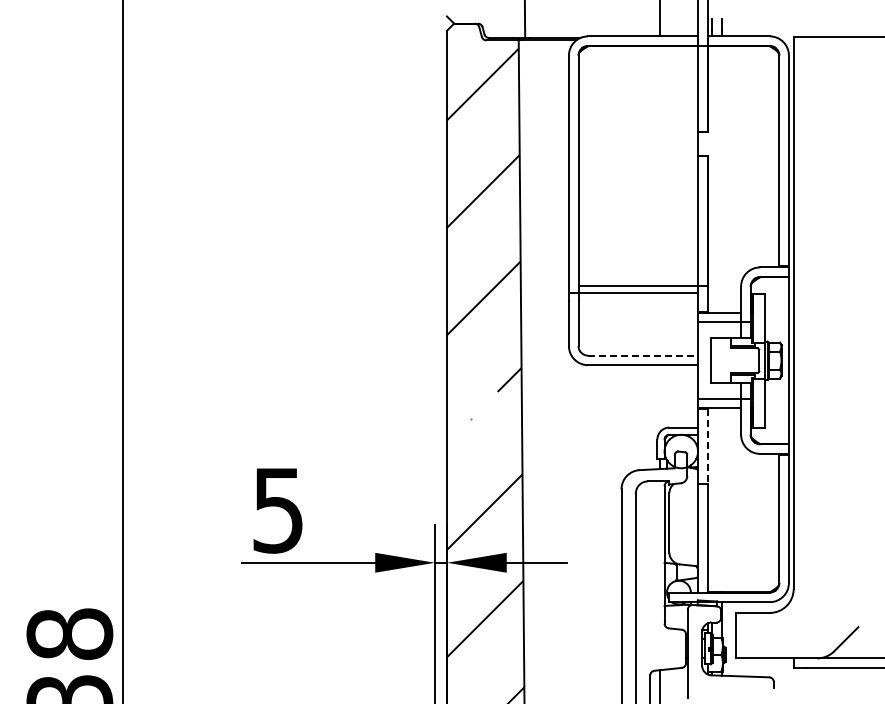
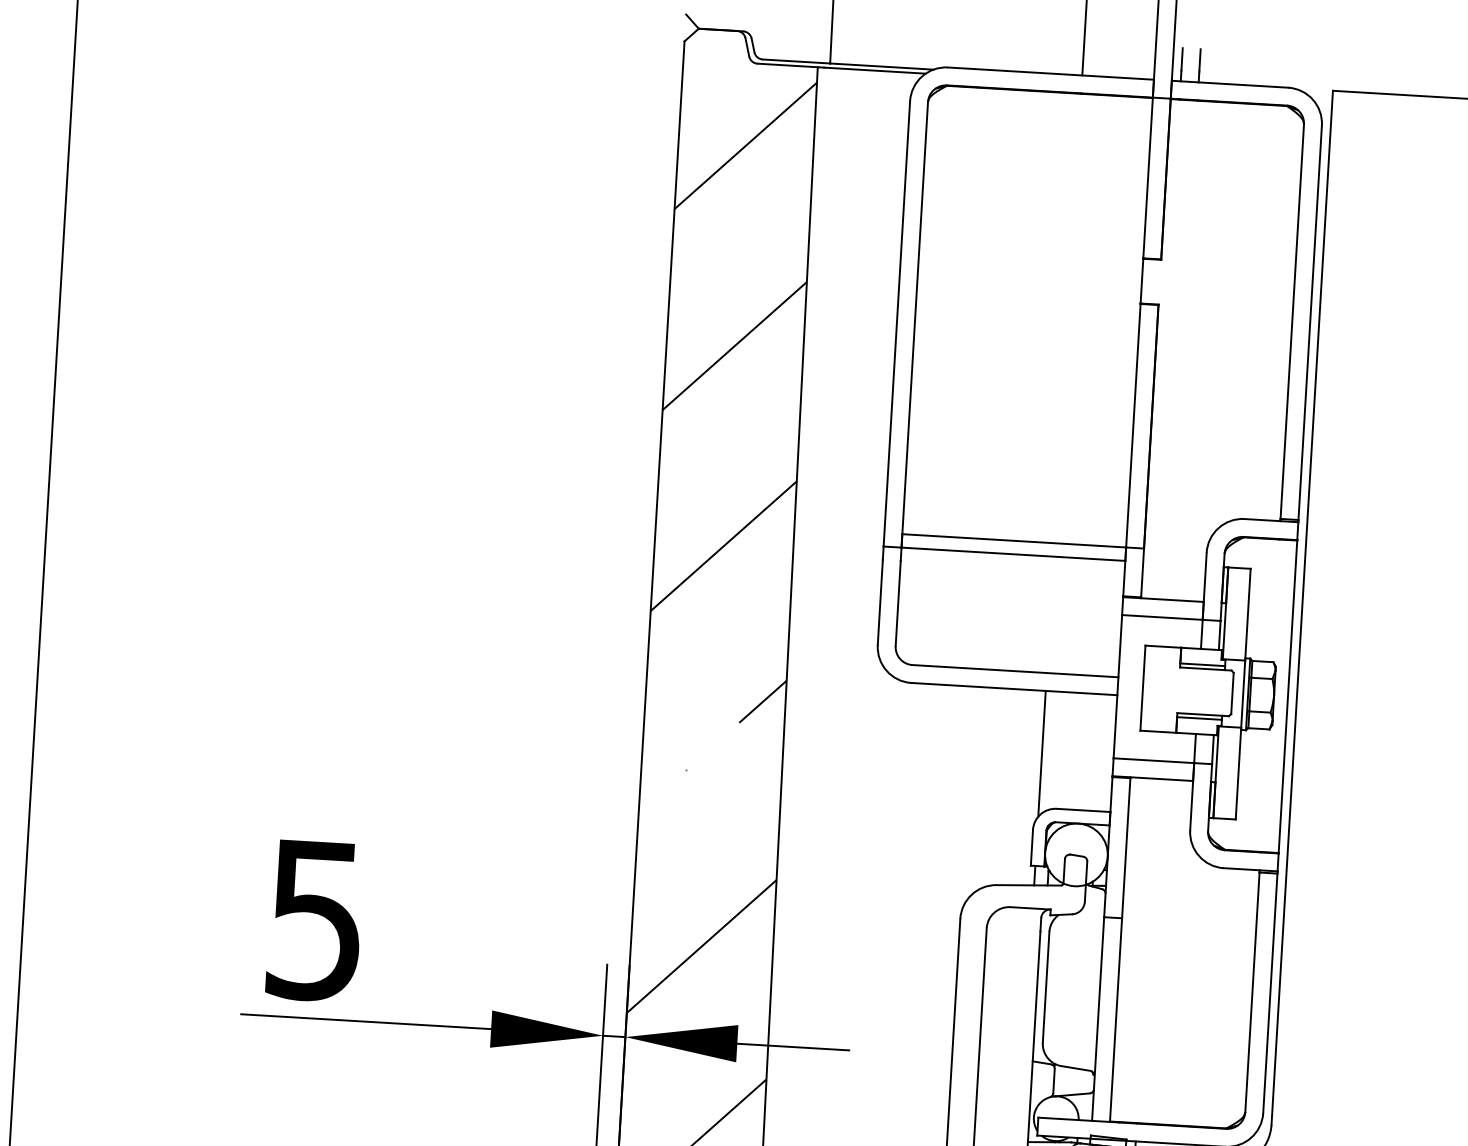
line: (643, 355) -> (1016, 670), dashed -> solid
line: (659, 398) -> (1041, 753), added
line: (707, 446) -> (1125, 848), dashed -> solid

